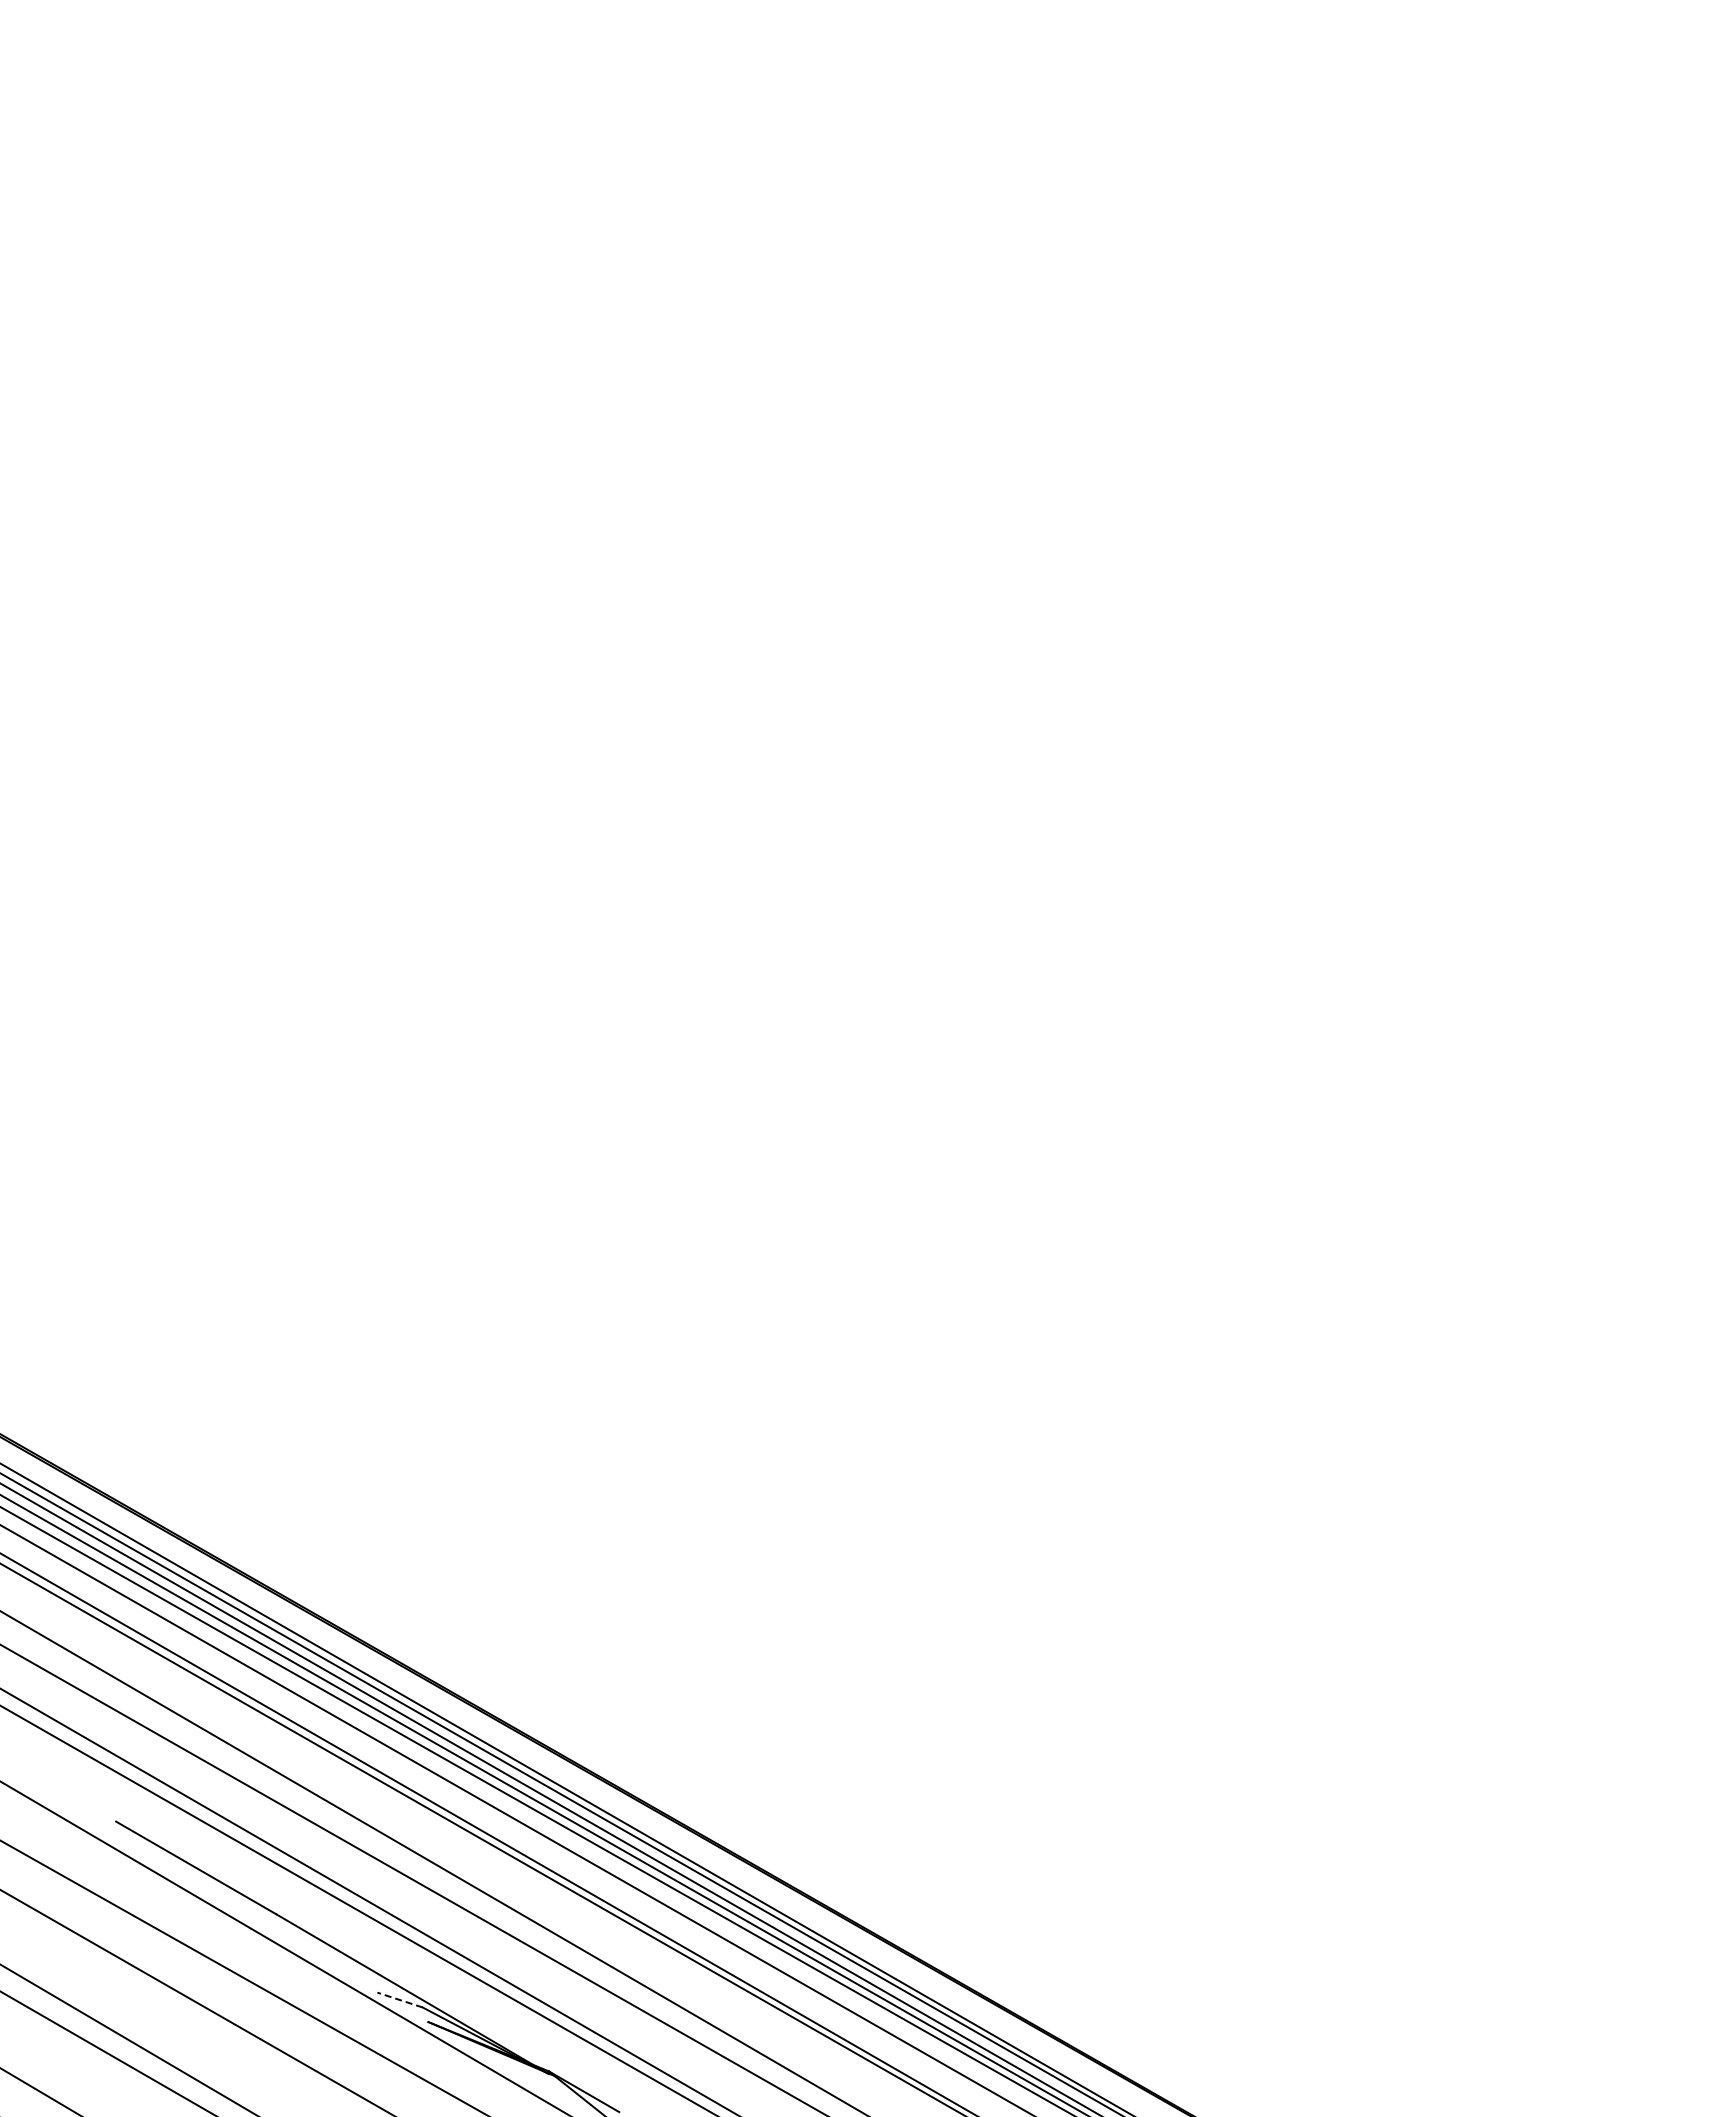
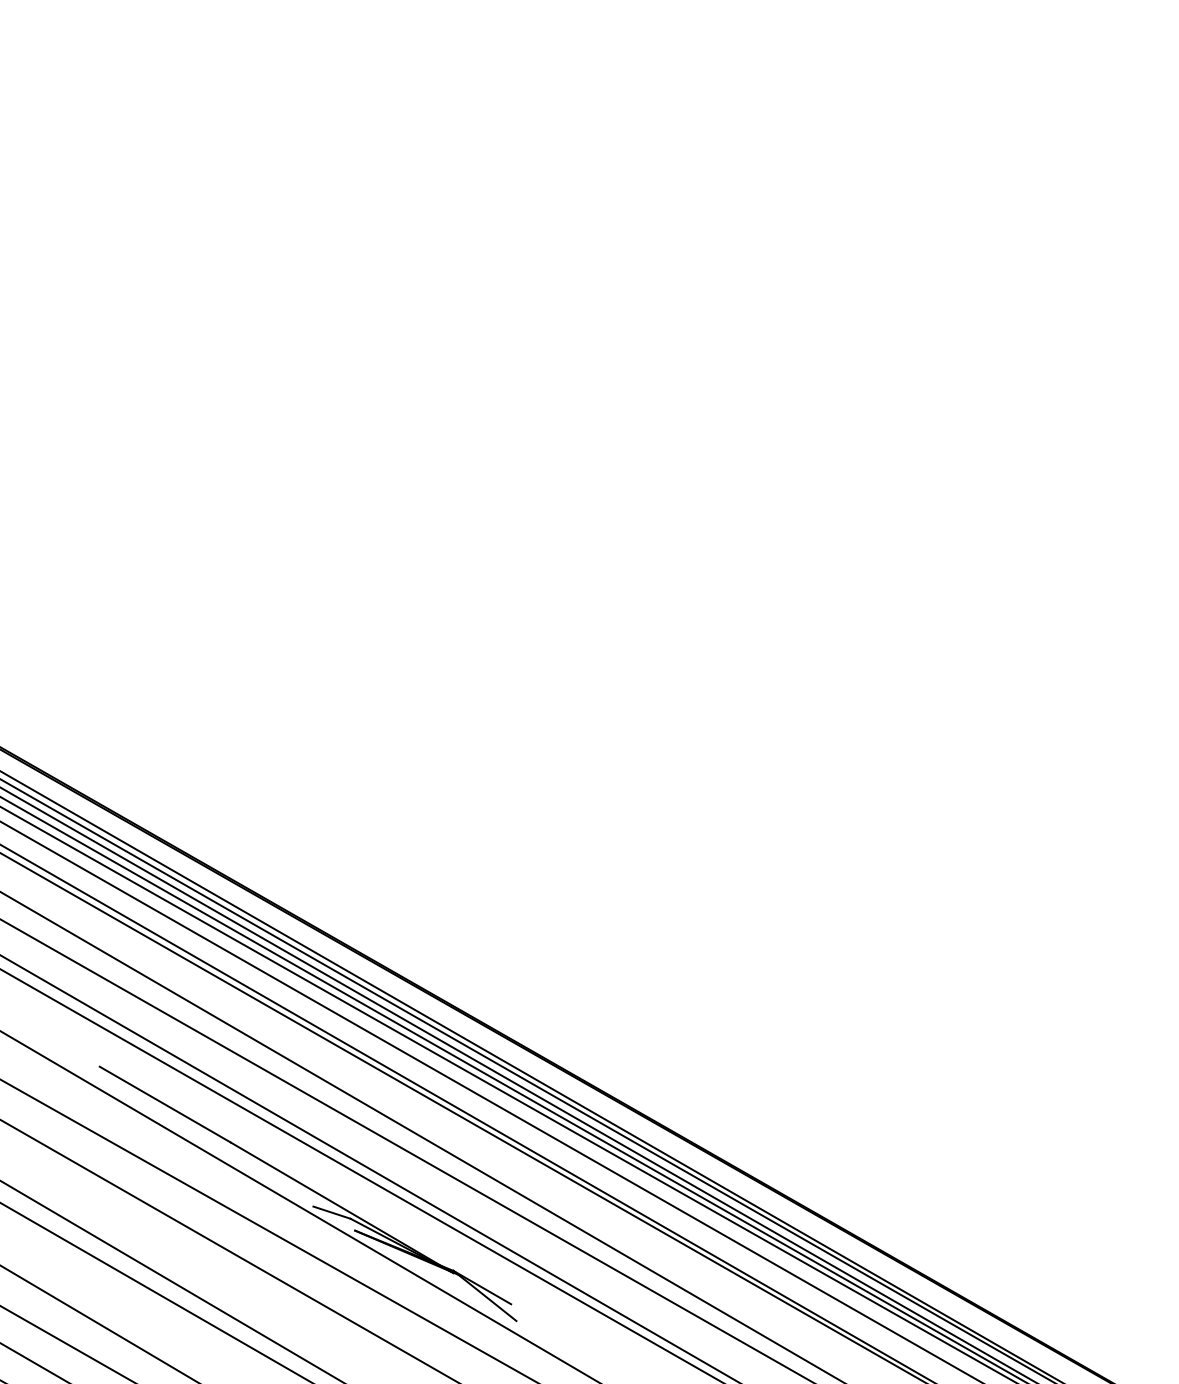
line: (400, 2000) -> (332, 1213), dashed -> solid

